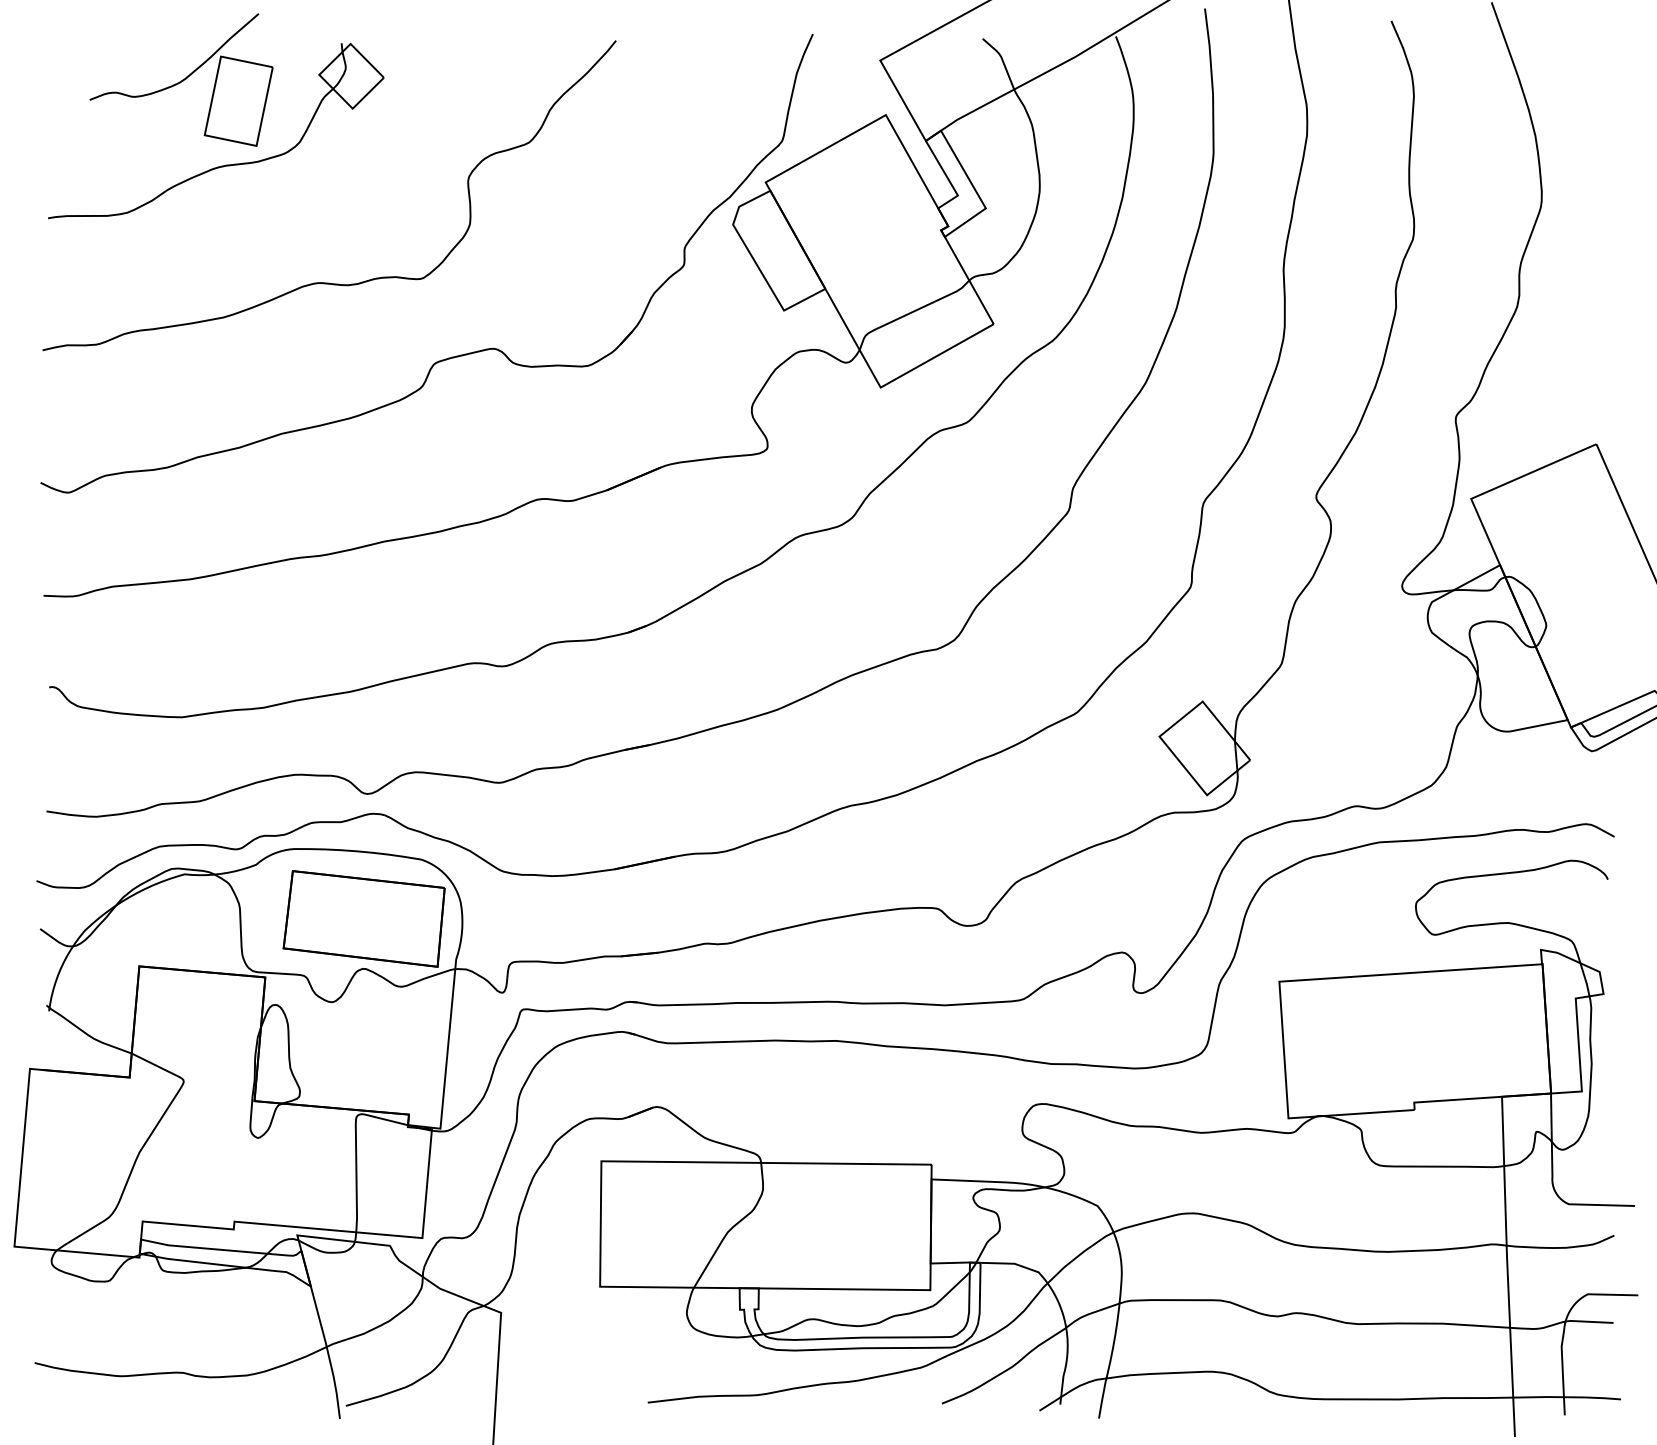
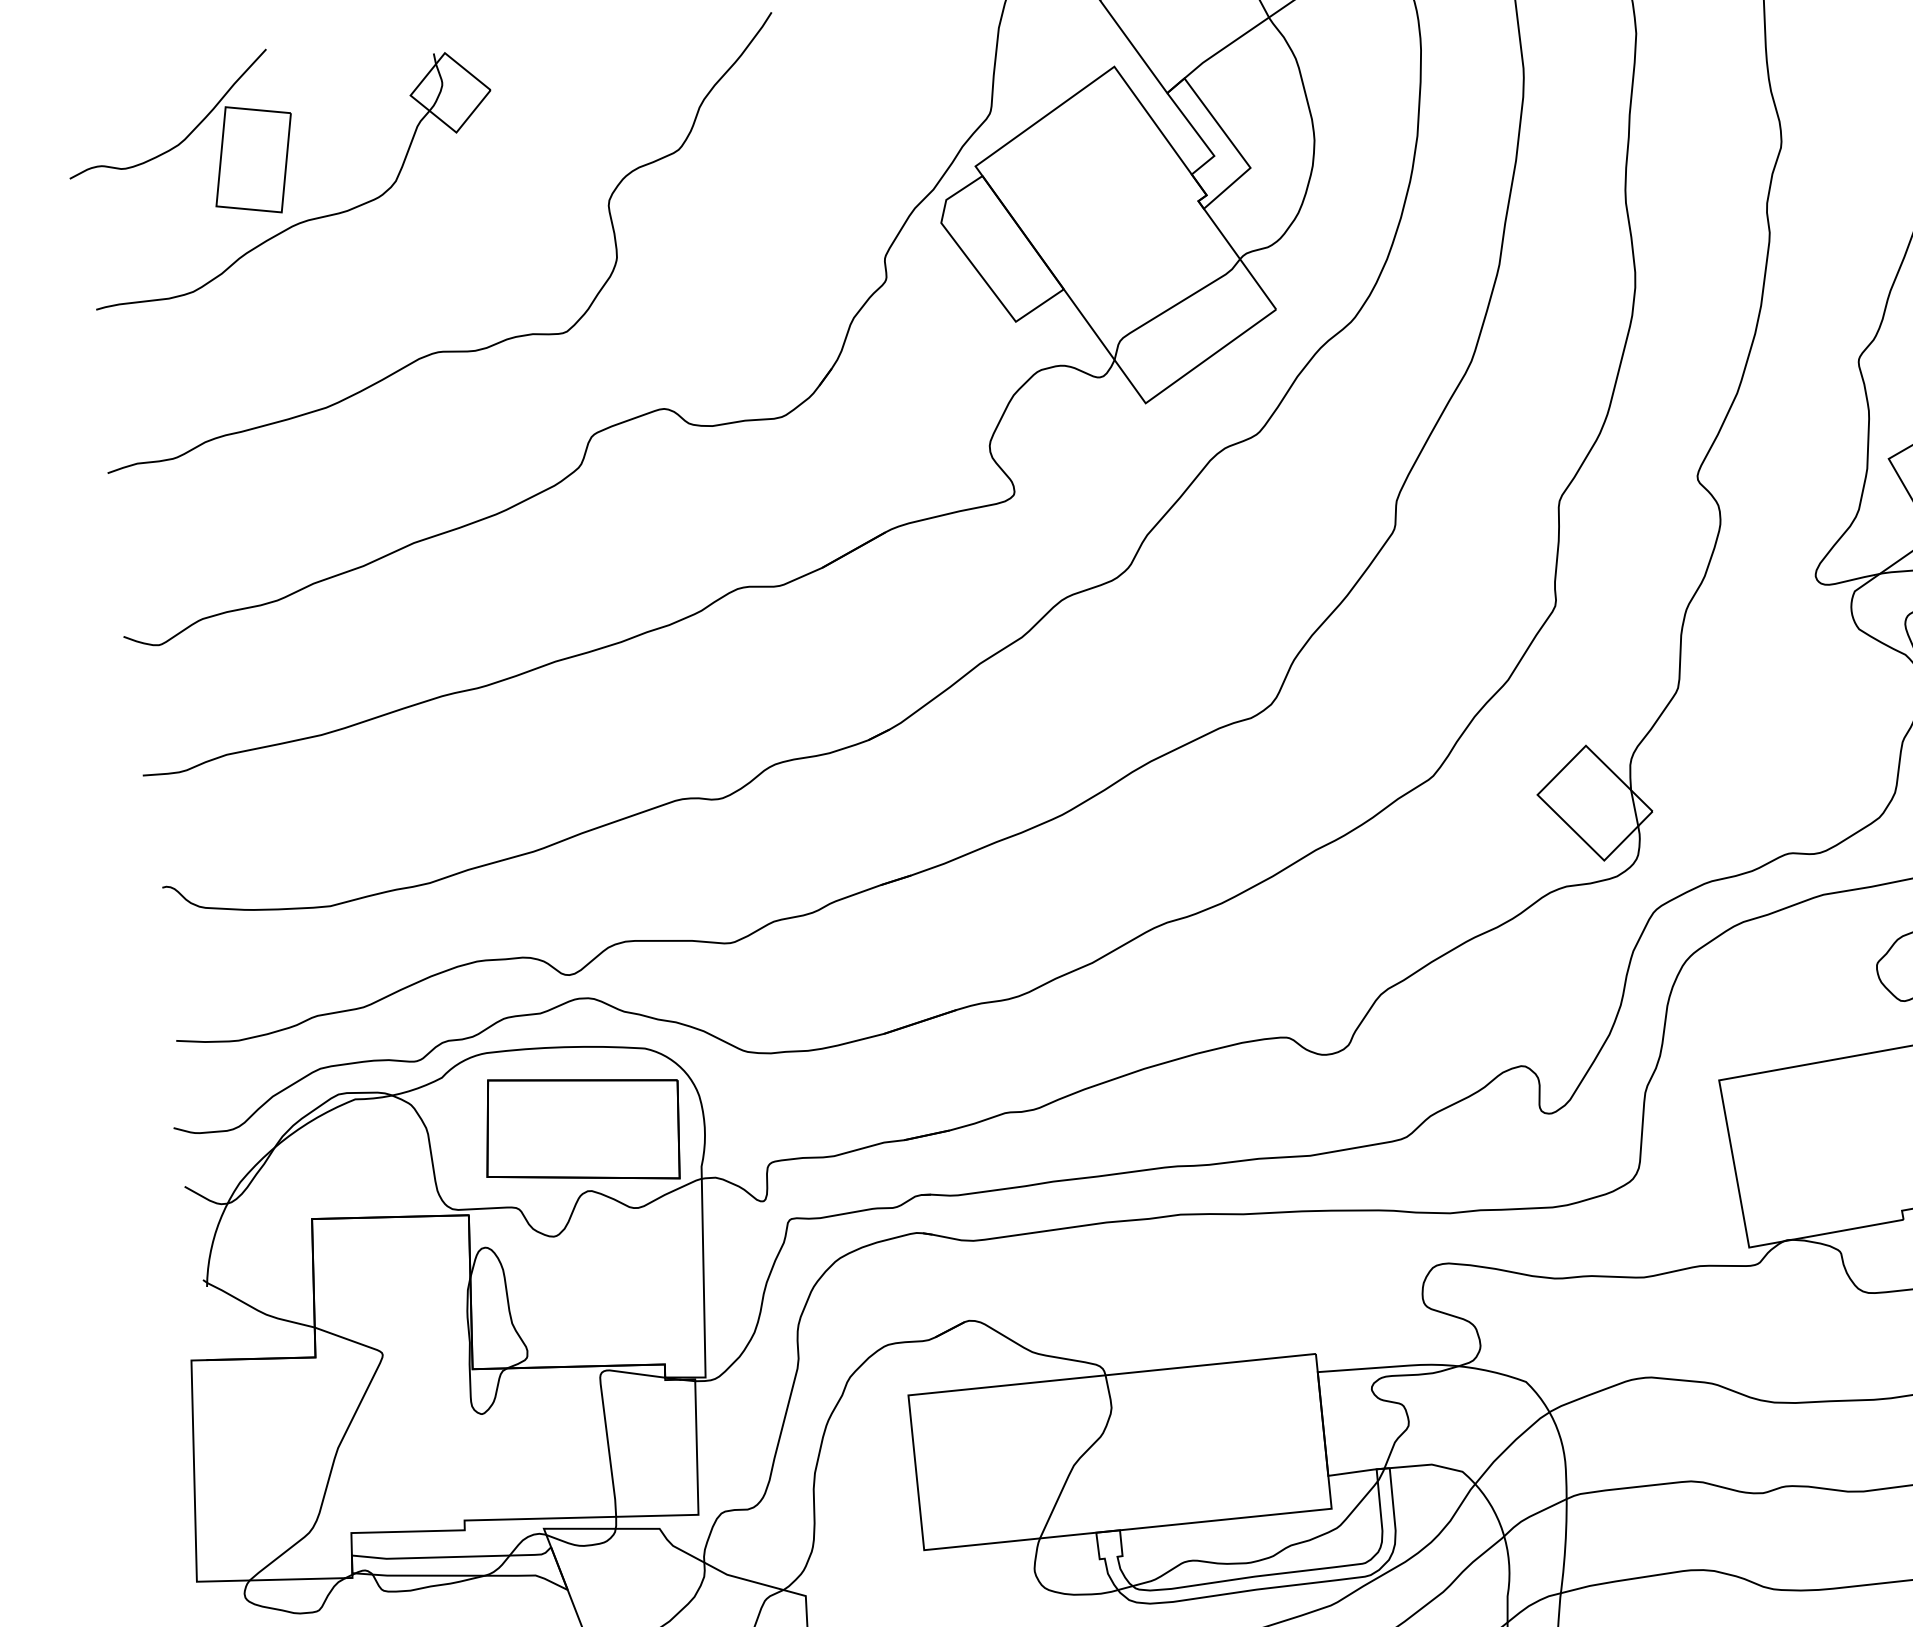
part: (181, 79) -> (180, 140), moved

